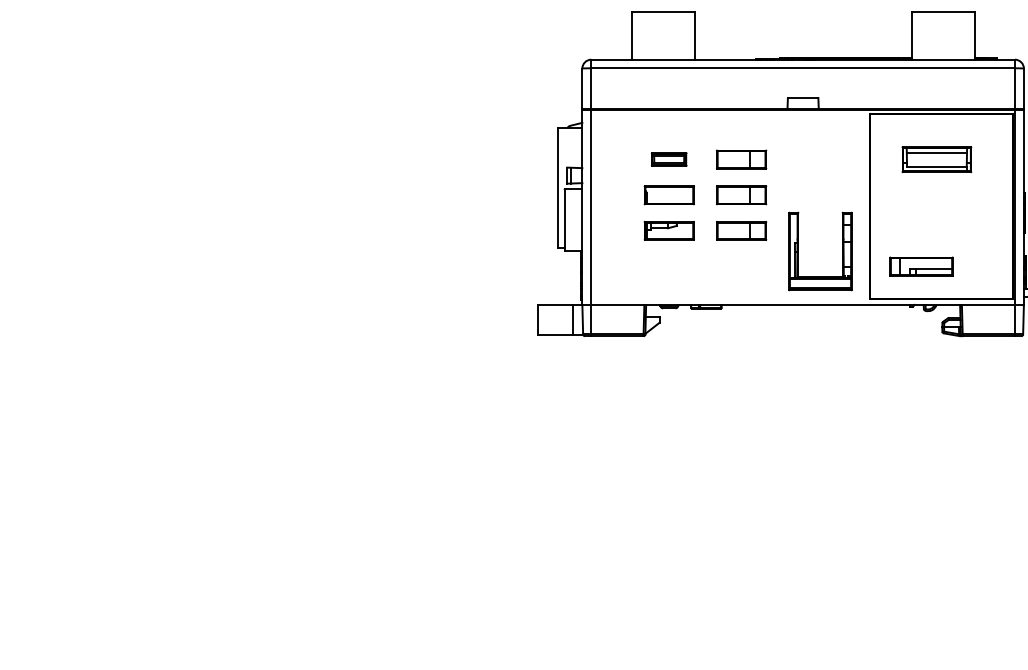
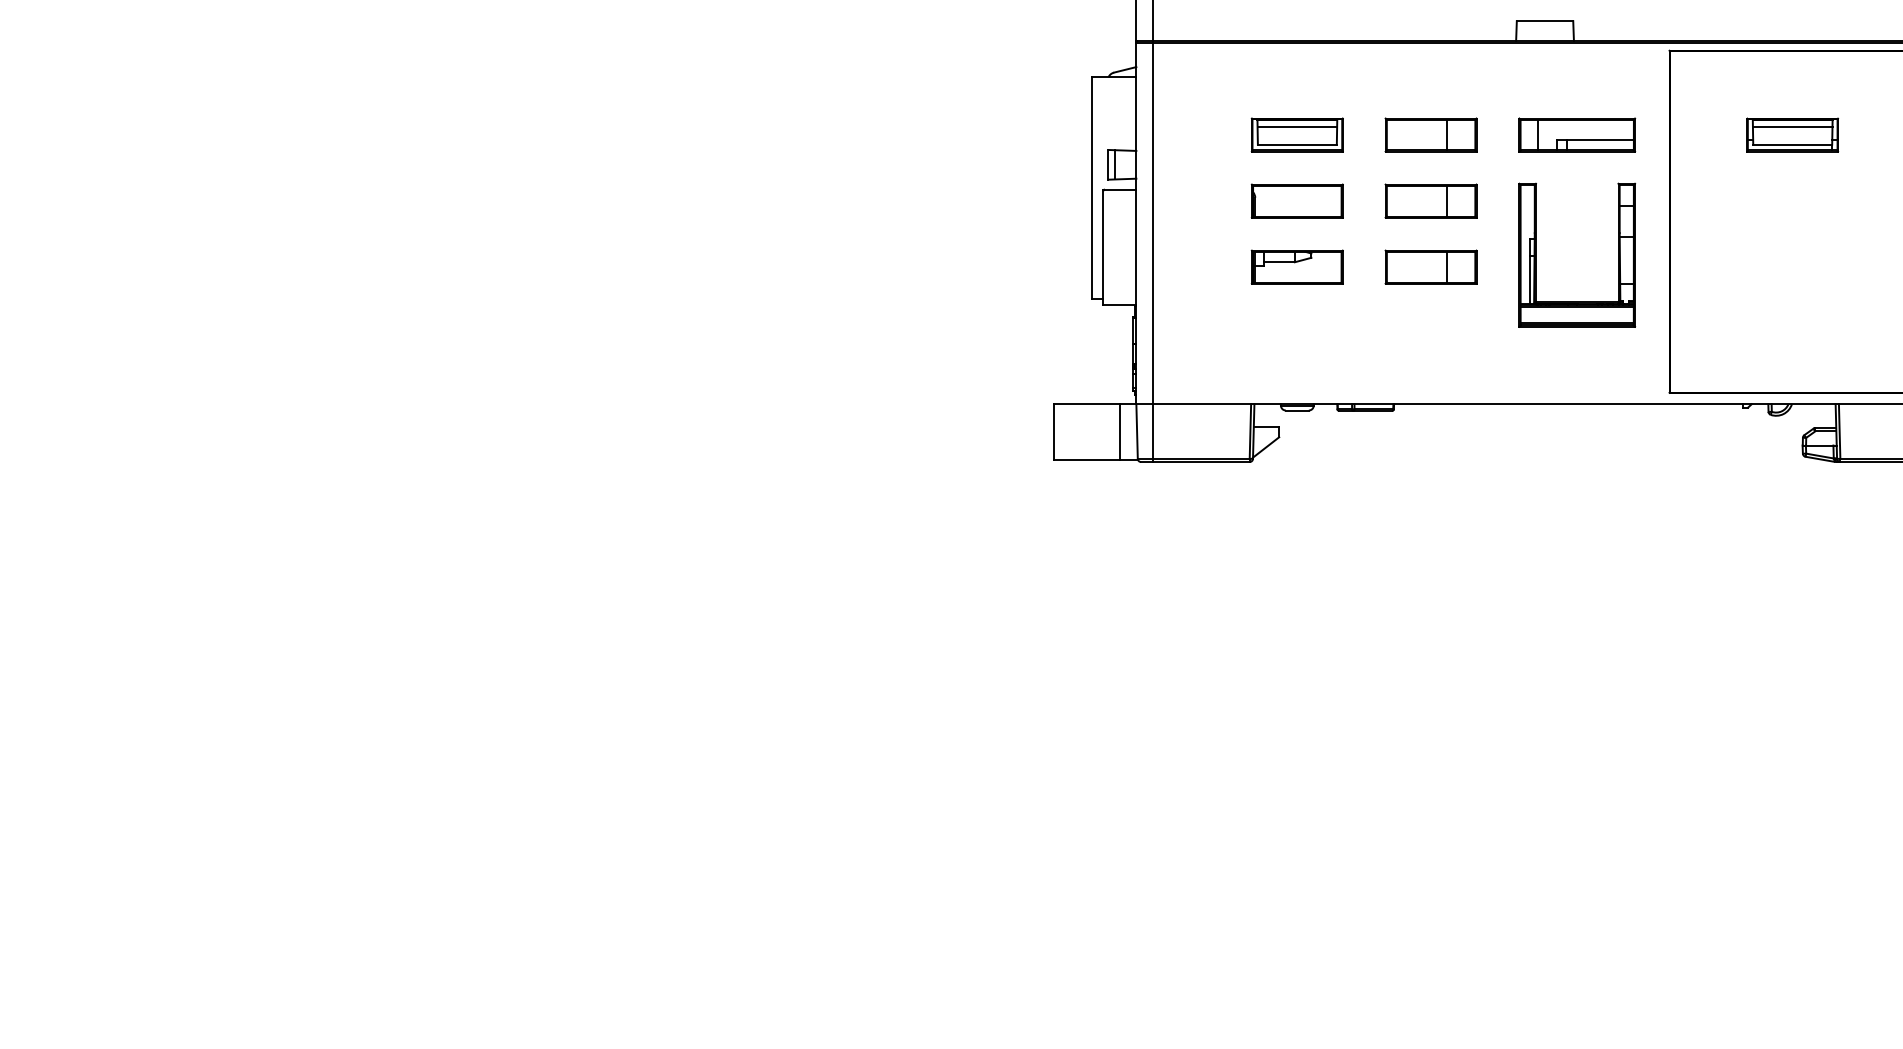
part: (668, 159) -> (1295, 134), size x1.43
part: (936, 159) -> (1791, 134), size x0.71
part: (798, 251) -> (1536, 255), moved
part: (921, 266) -> (1577, 134), moved

